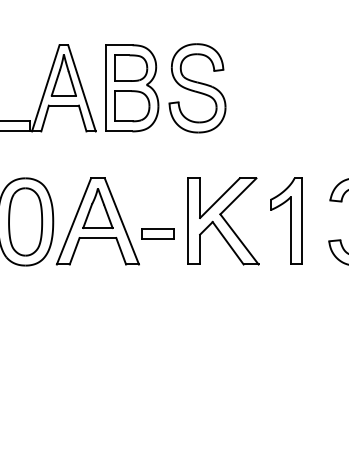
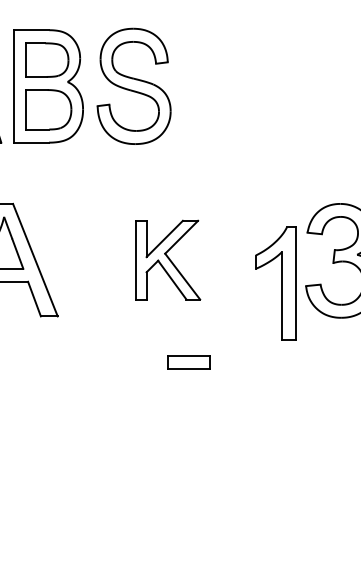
part: (286, 220) -> (276, 282), moved
part: (223, 221) -> (168, 260), size x0.7
part: (157, 233) -> (188, 362), moved

